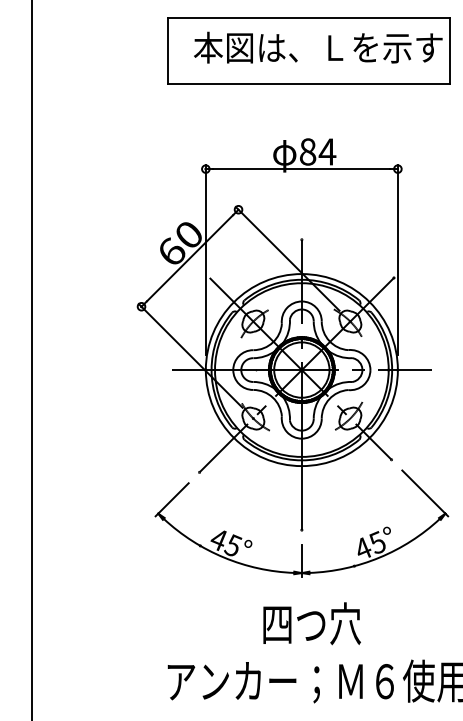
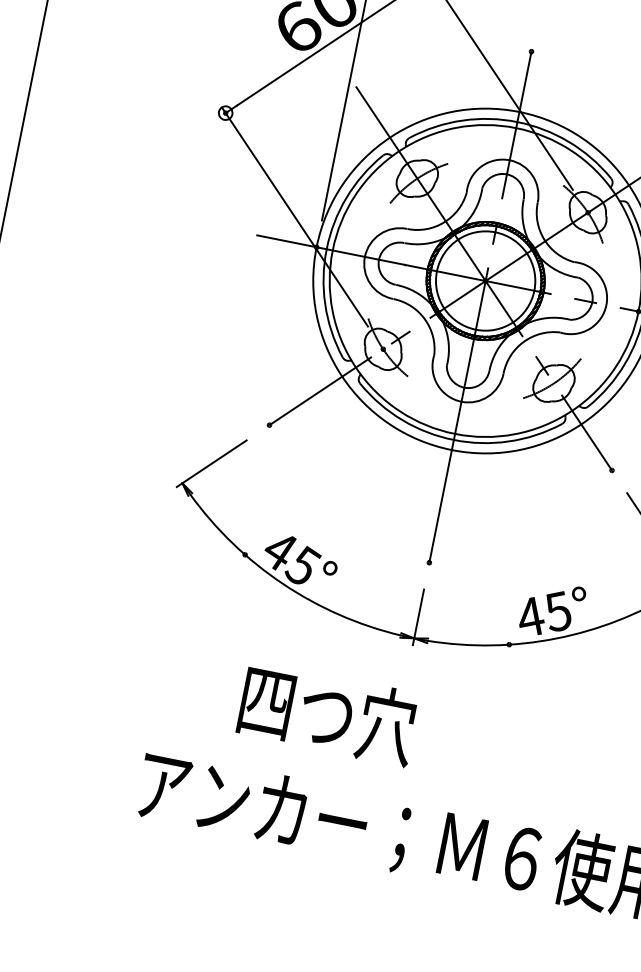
text: (311, 623) -> (327, 713), moved

